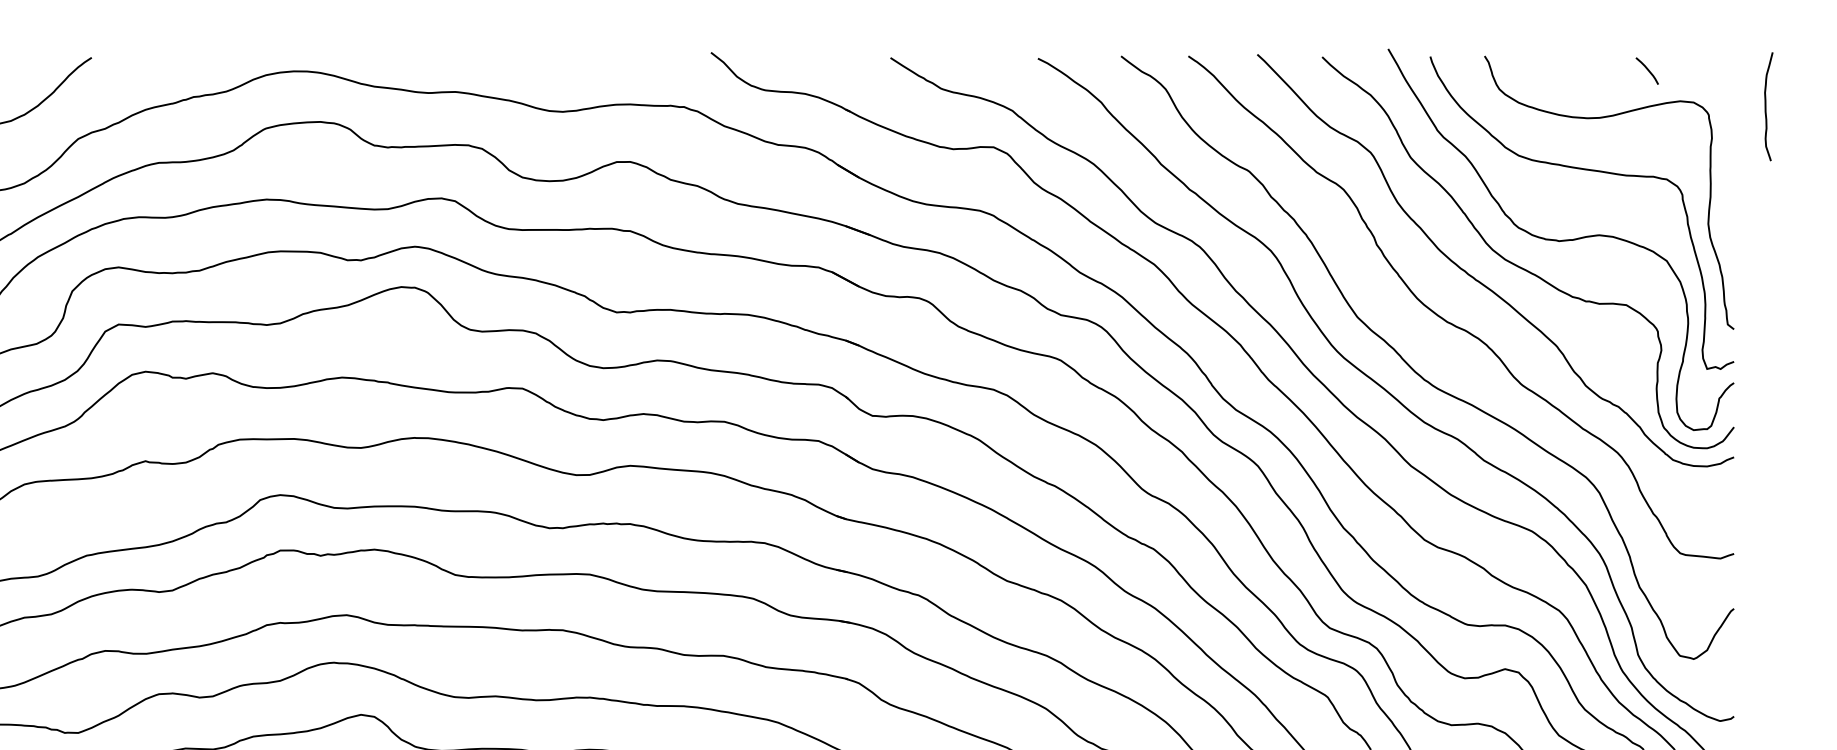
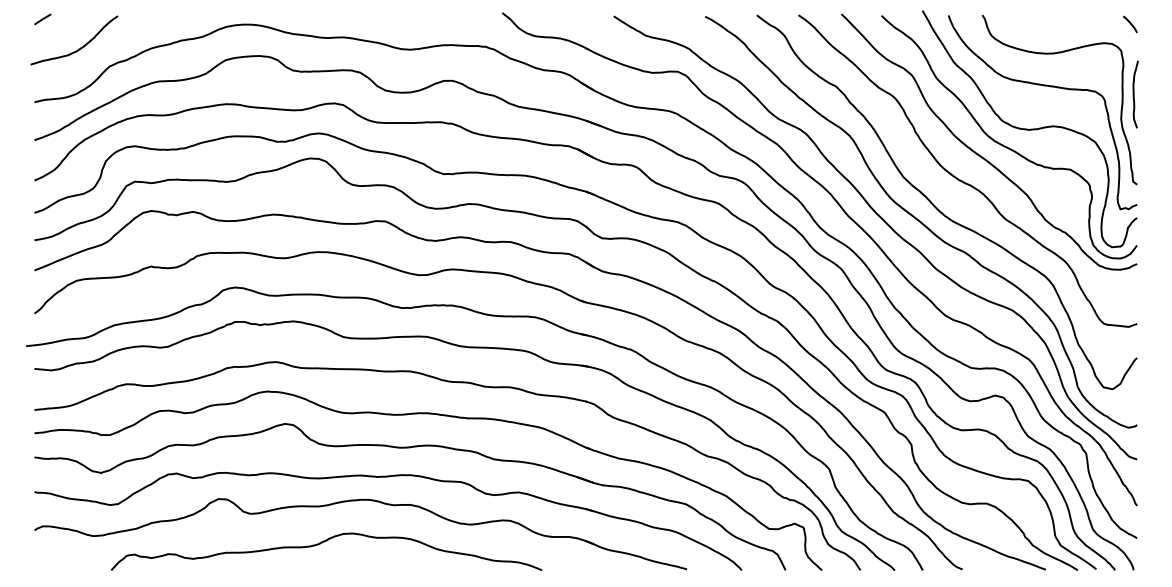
line: (1647, 69) -> (1130, 23), moved
curve: (1766, 106) -> (1134, 94), moved

